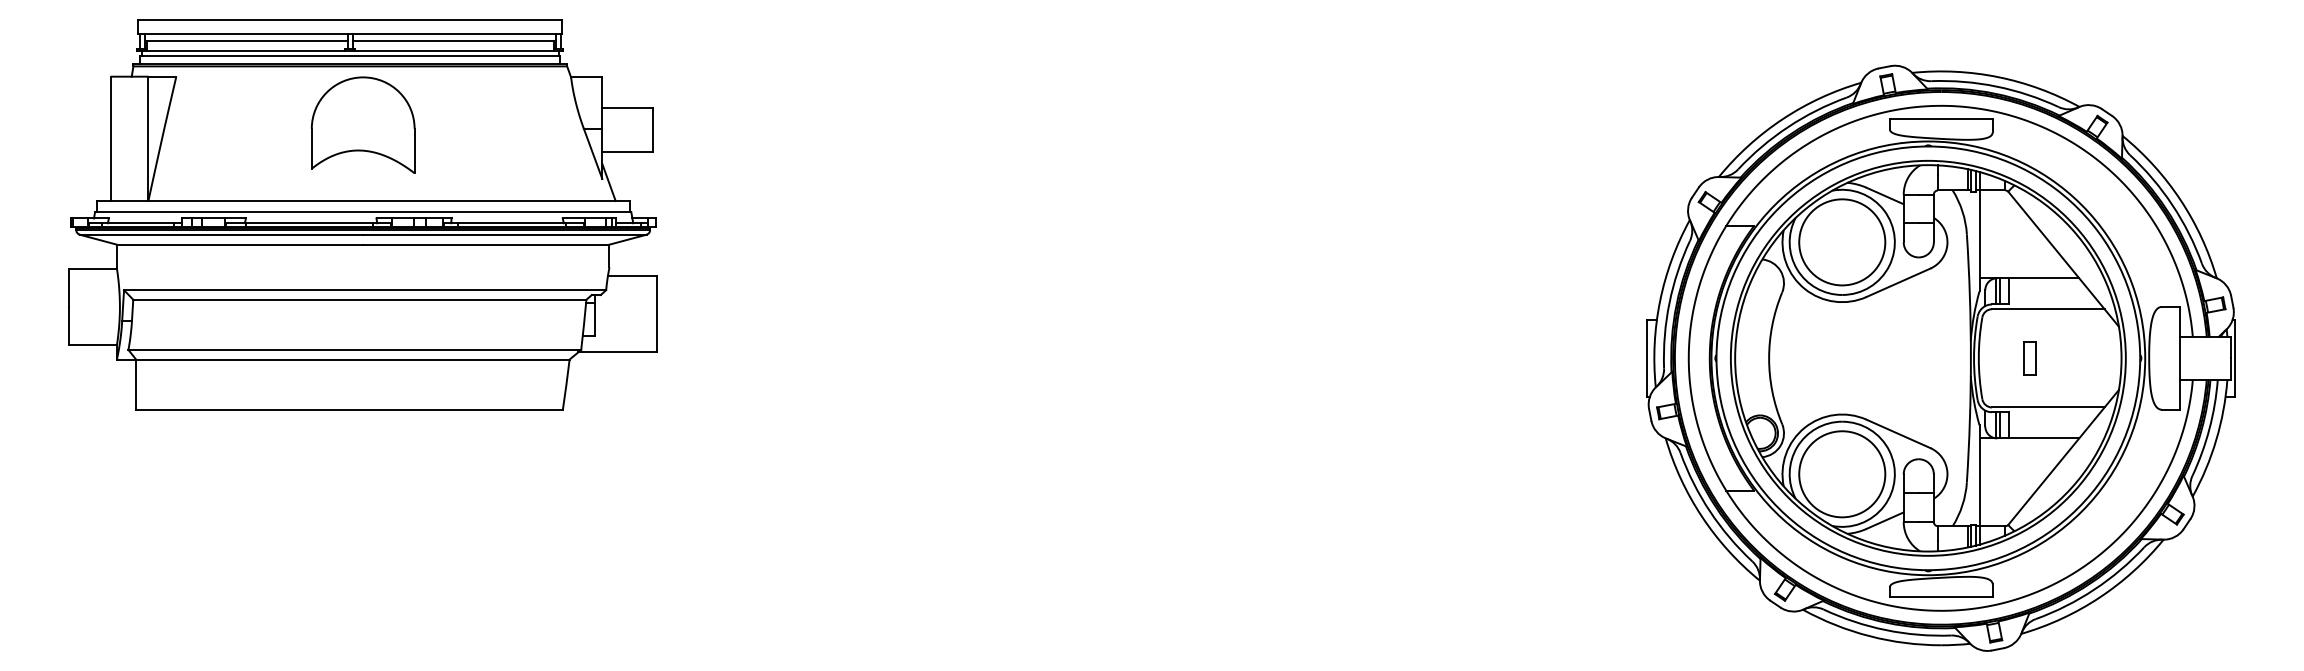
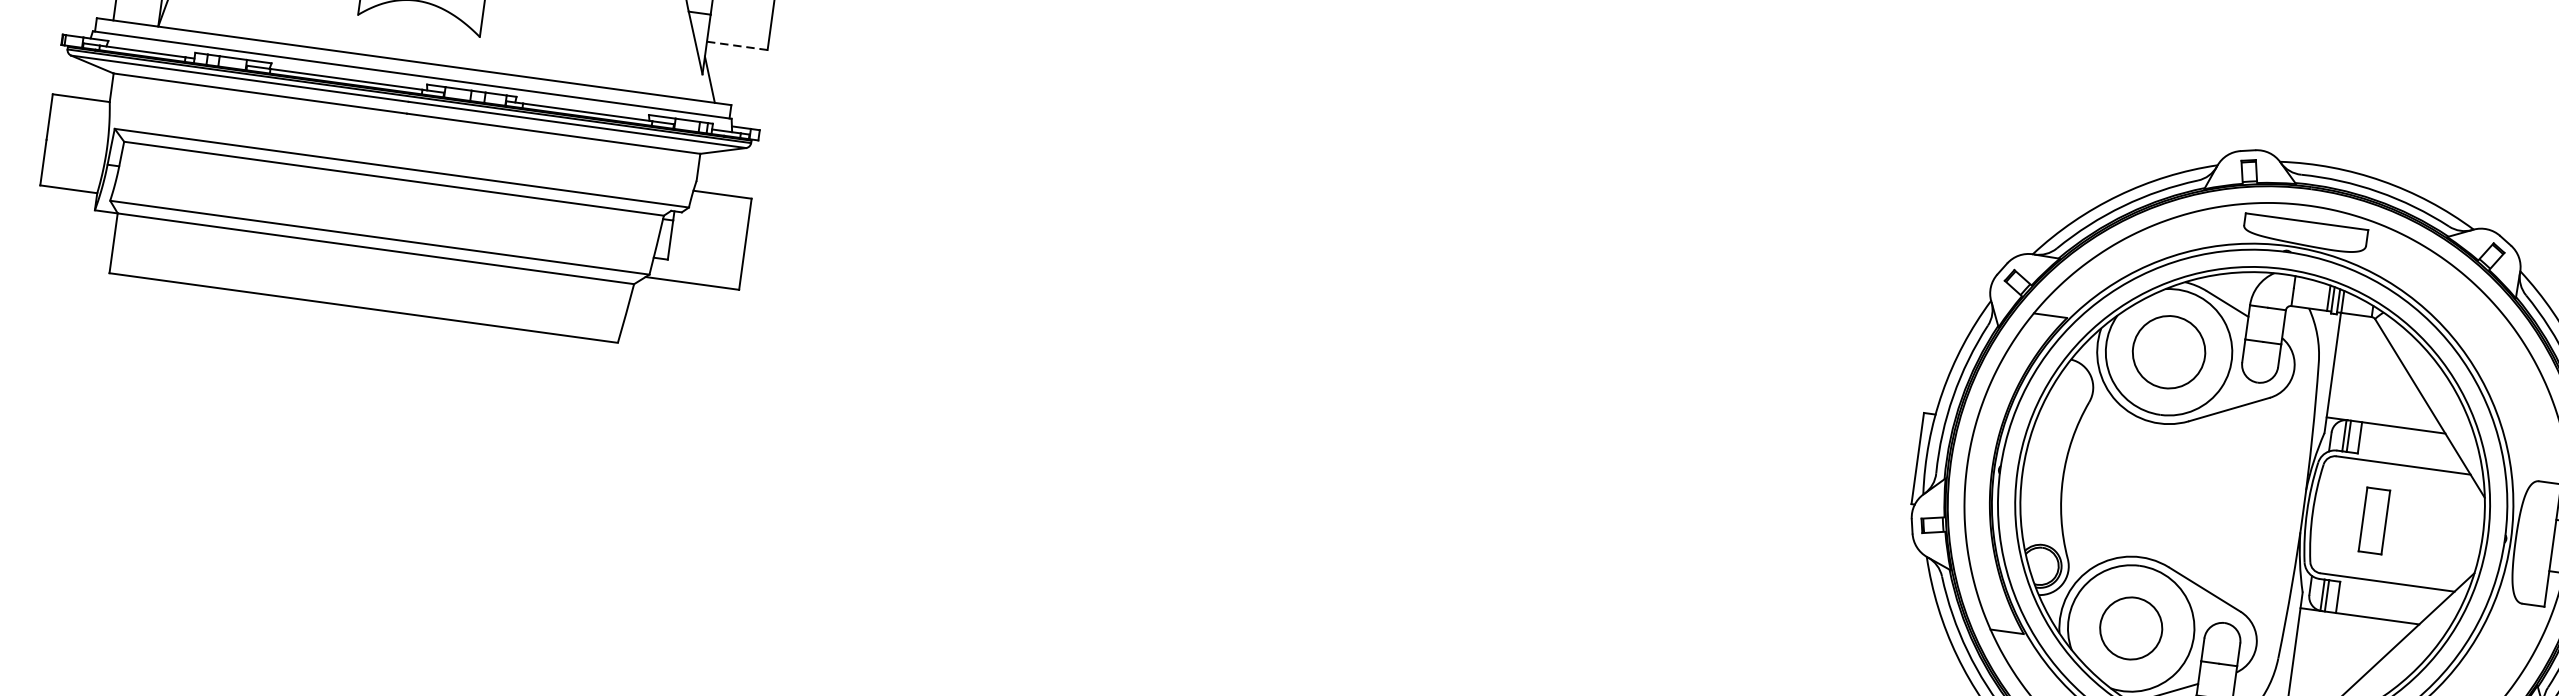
line: (628, 151) -> (738, 45), solid -> dashed
circle: (1842, 242) -> (2169, 352), size x0.7
part: (2029, 358) -> (2373, 521), size x1.6
circle: (1842, 474) -> (2131, 628), size x0.6

